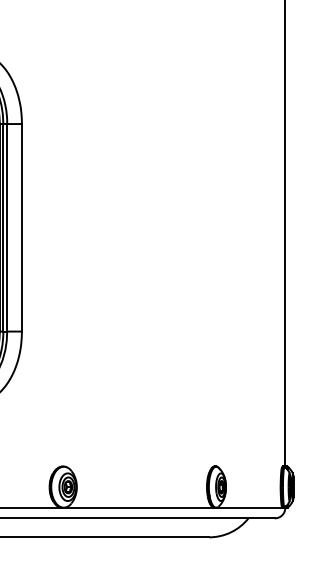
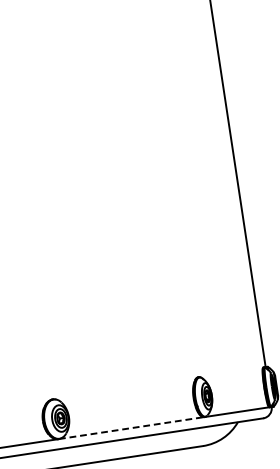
line: (139, 507) -> (131, 427), solid -> dashed

